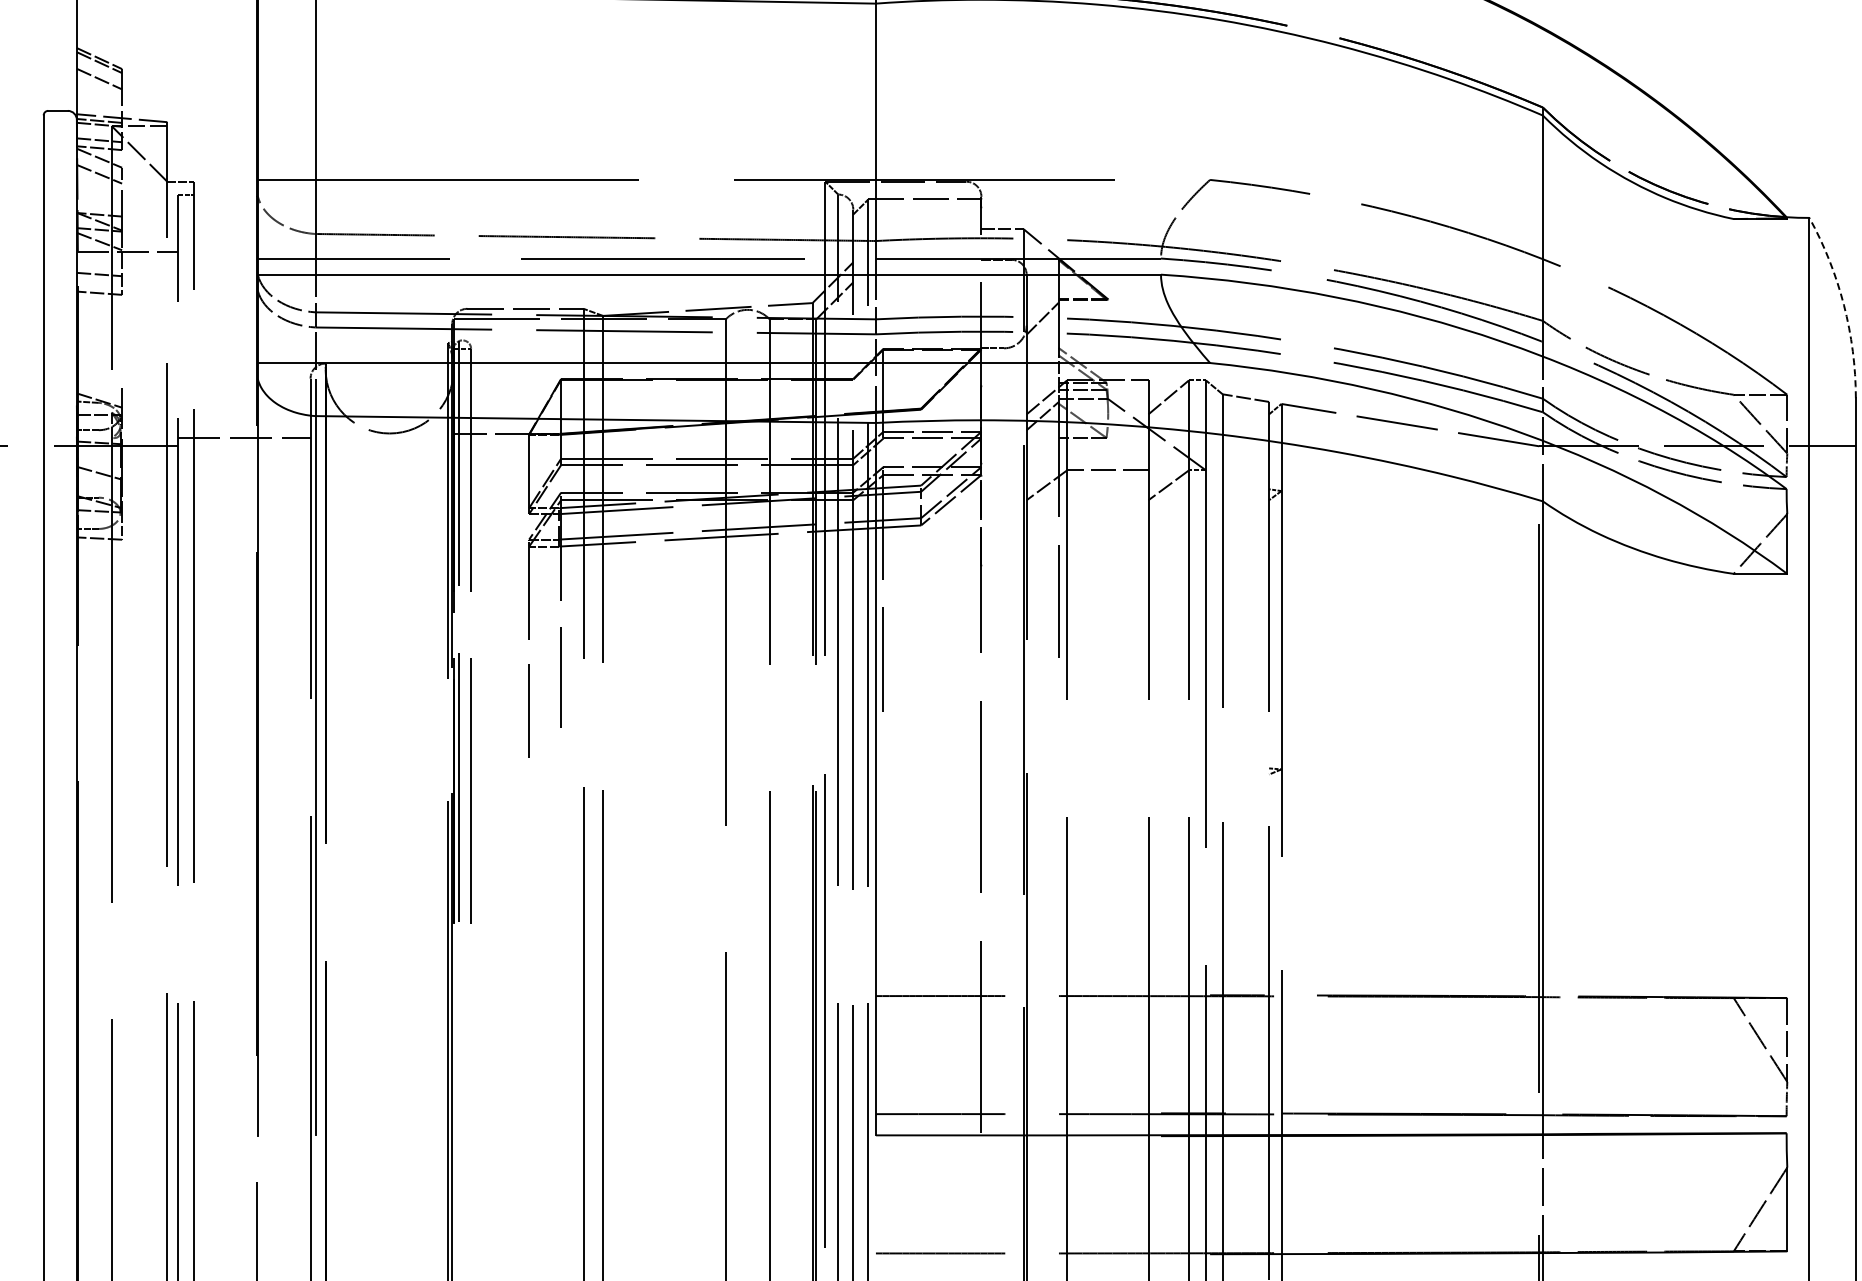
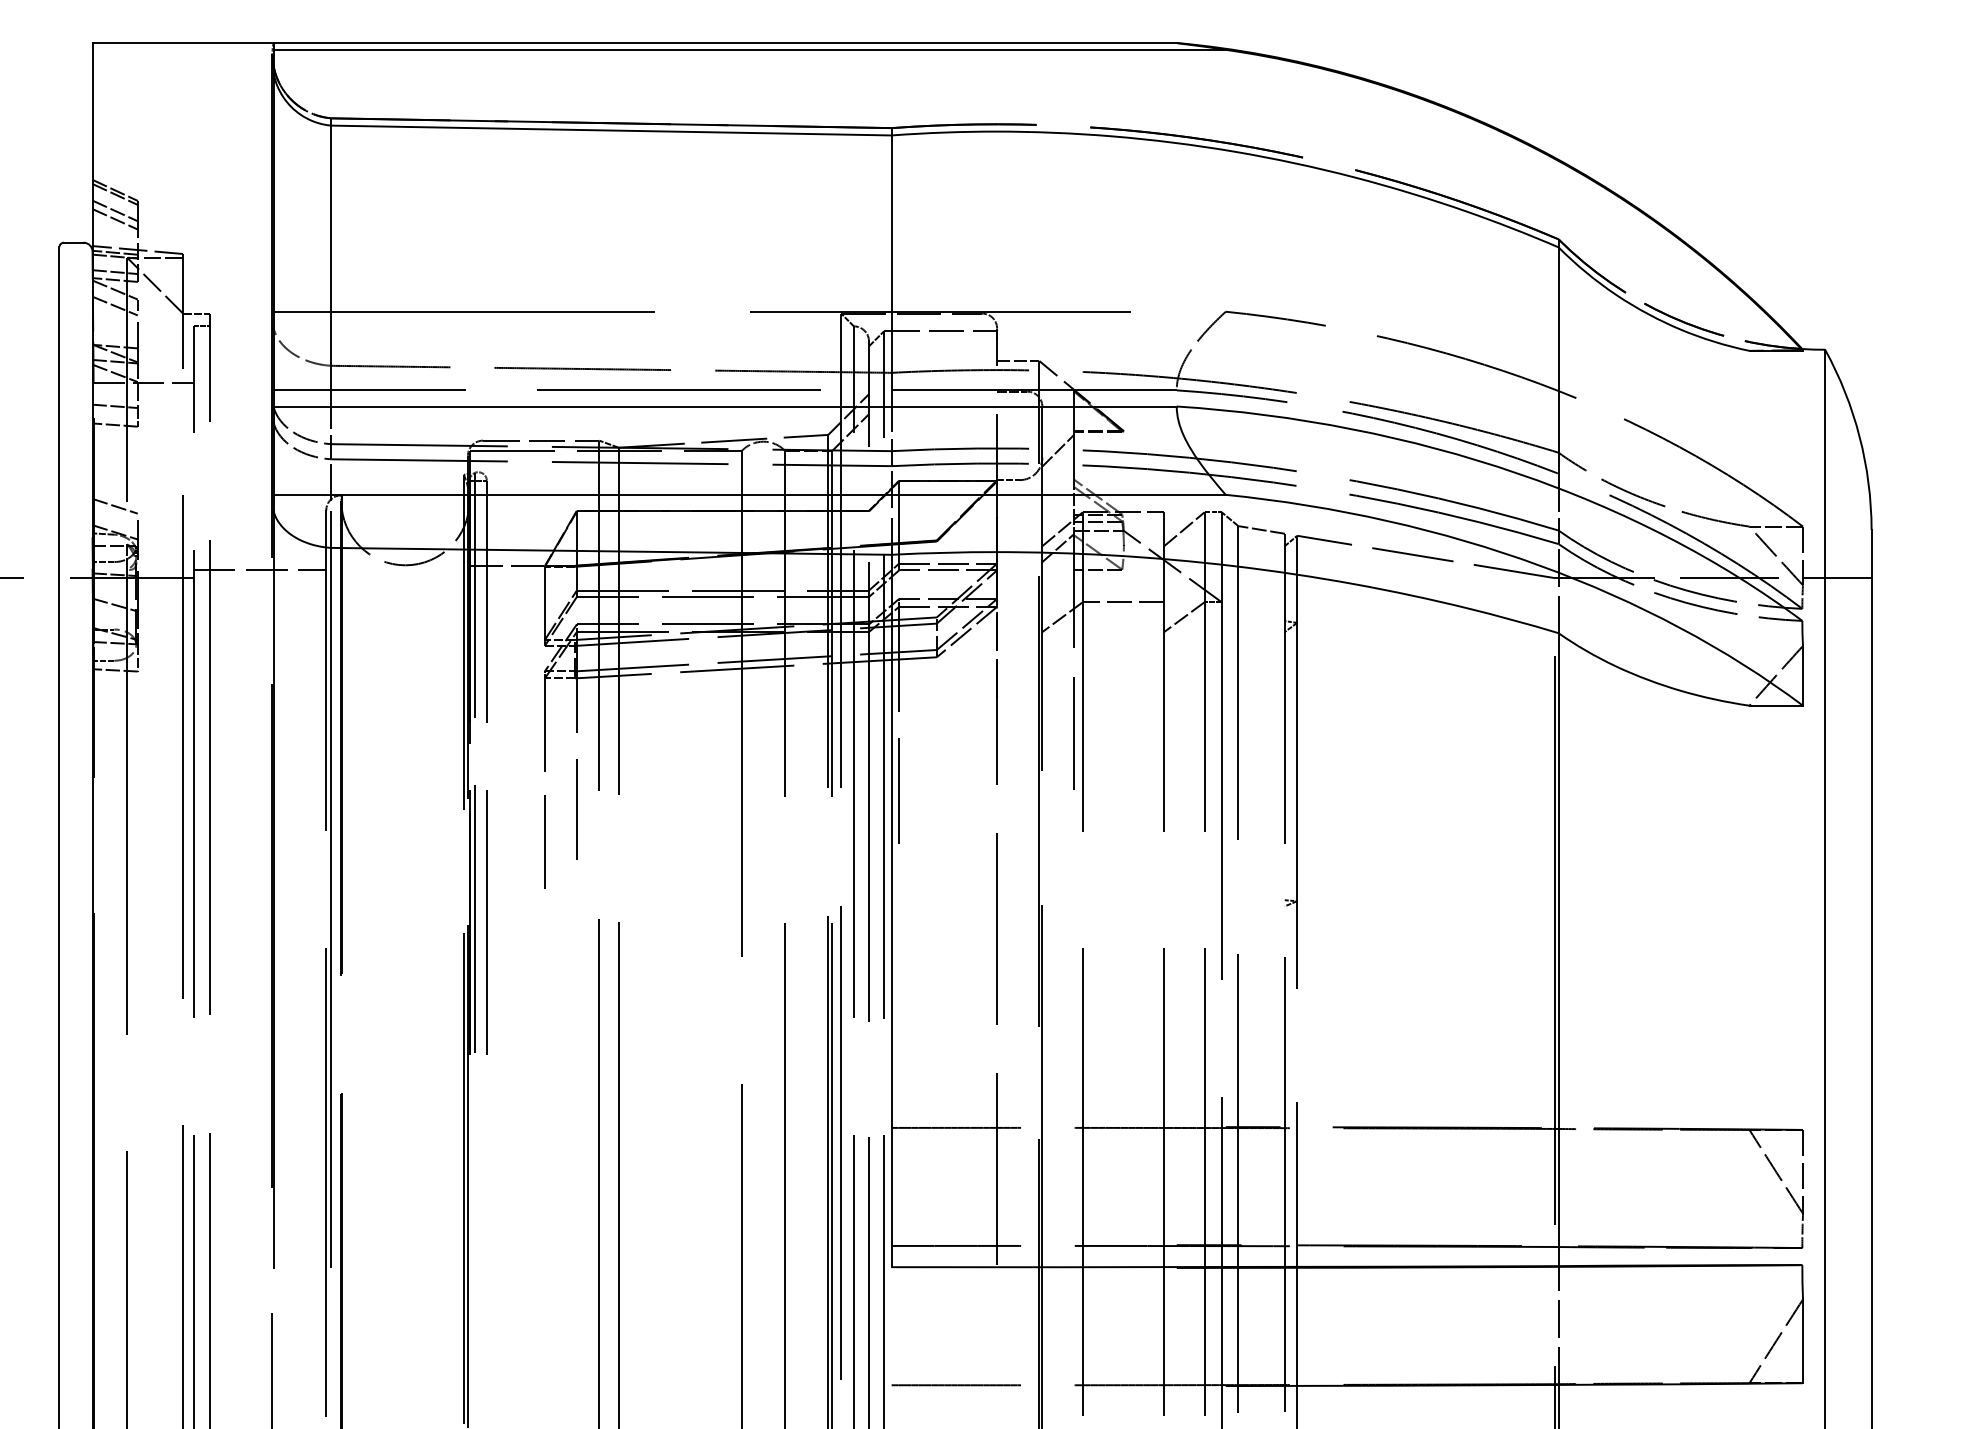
line: (98, 87) -> (114, 219), added
arc: (1843, 304) -> (1859, 436), dashed -> solid
line: (98, 373) -> (114, 505), added

